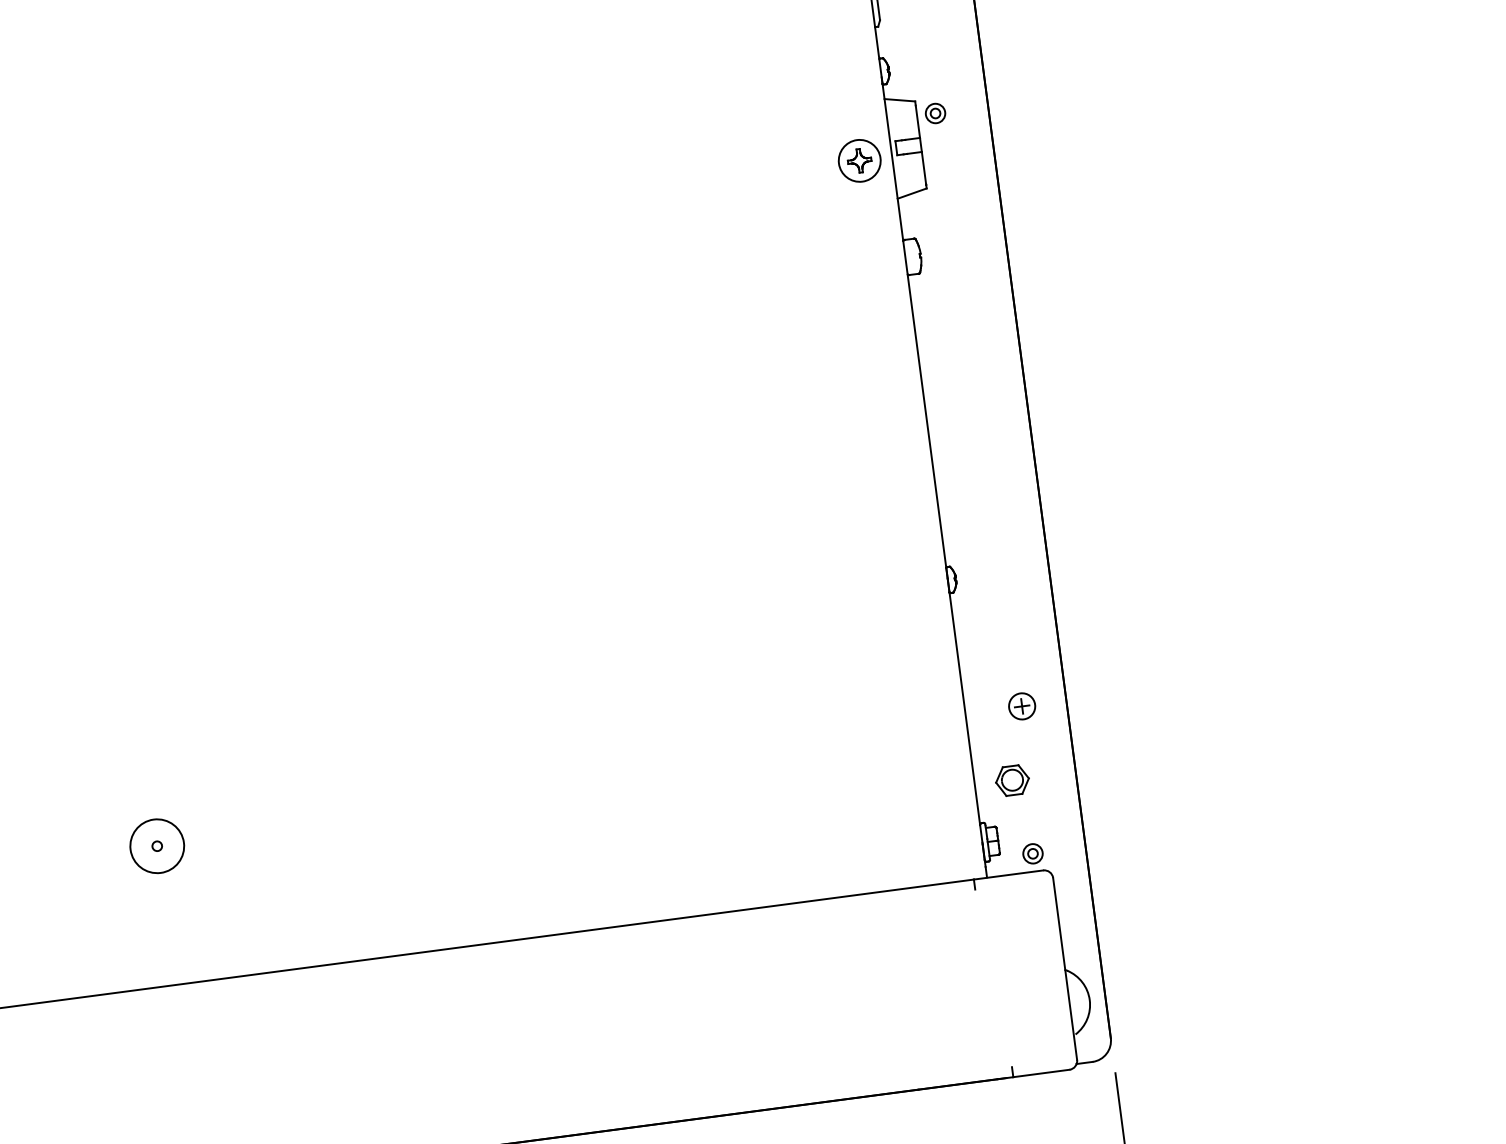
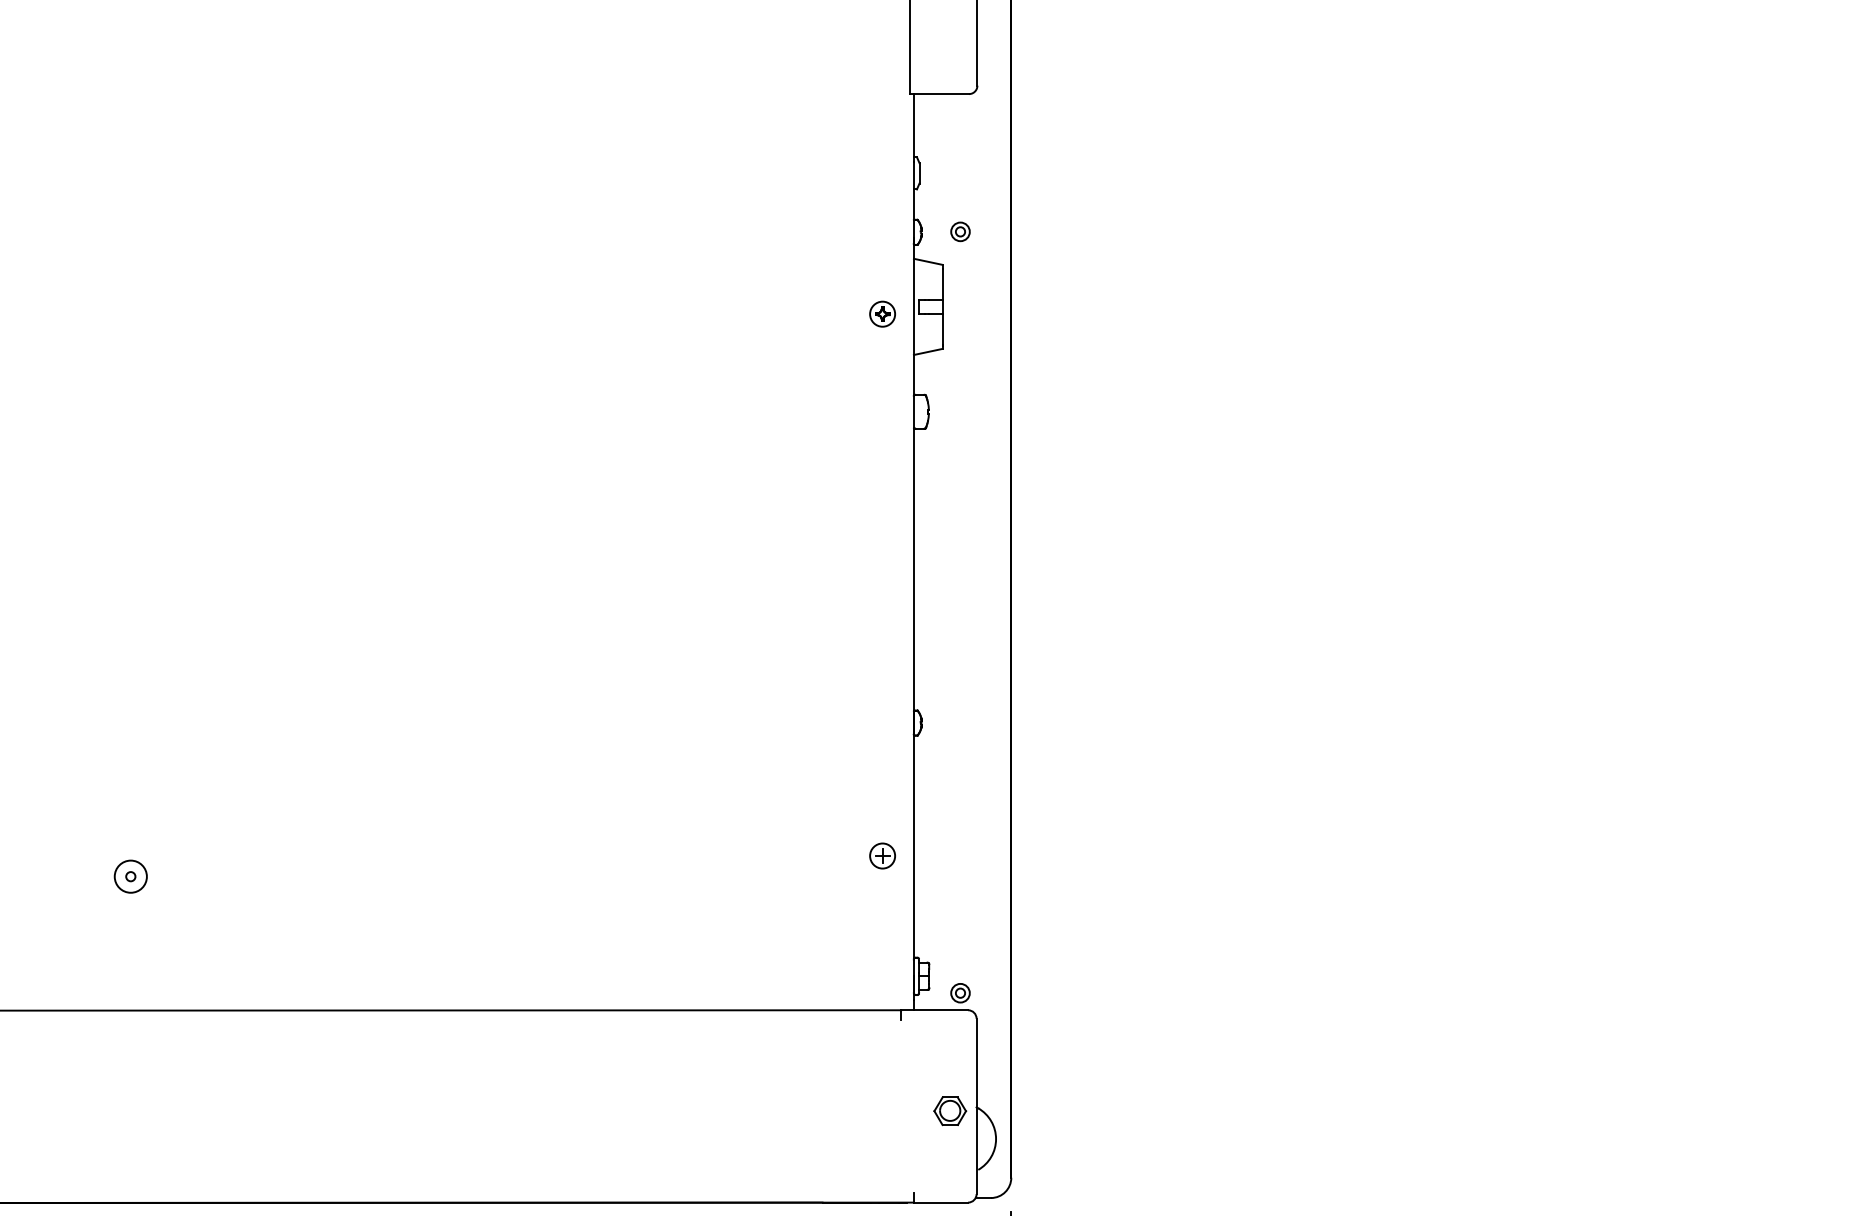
part: (935, 113) -> (960, 231), moved
part: (859, 160) -> (882, 313), size x0.62
part: (1021, 705) -> (882, 855), moved
part: (1012, 780) -> (950, 1111), moved
circle: (156, 846) -> (130, 876), size x0.62

